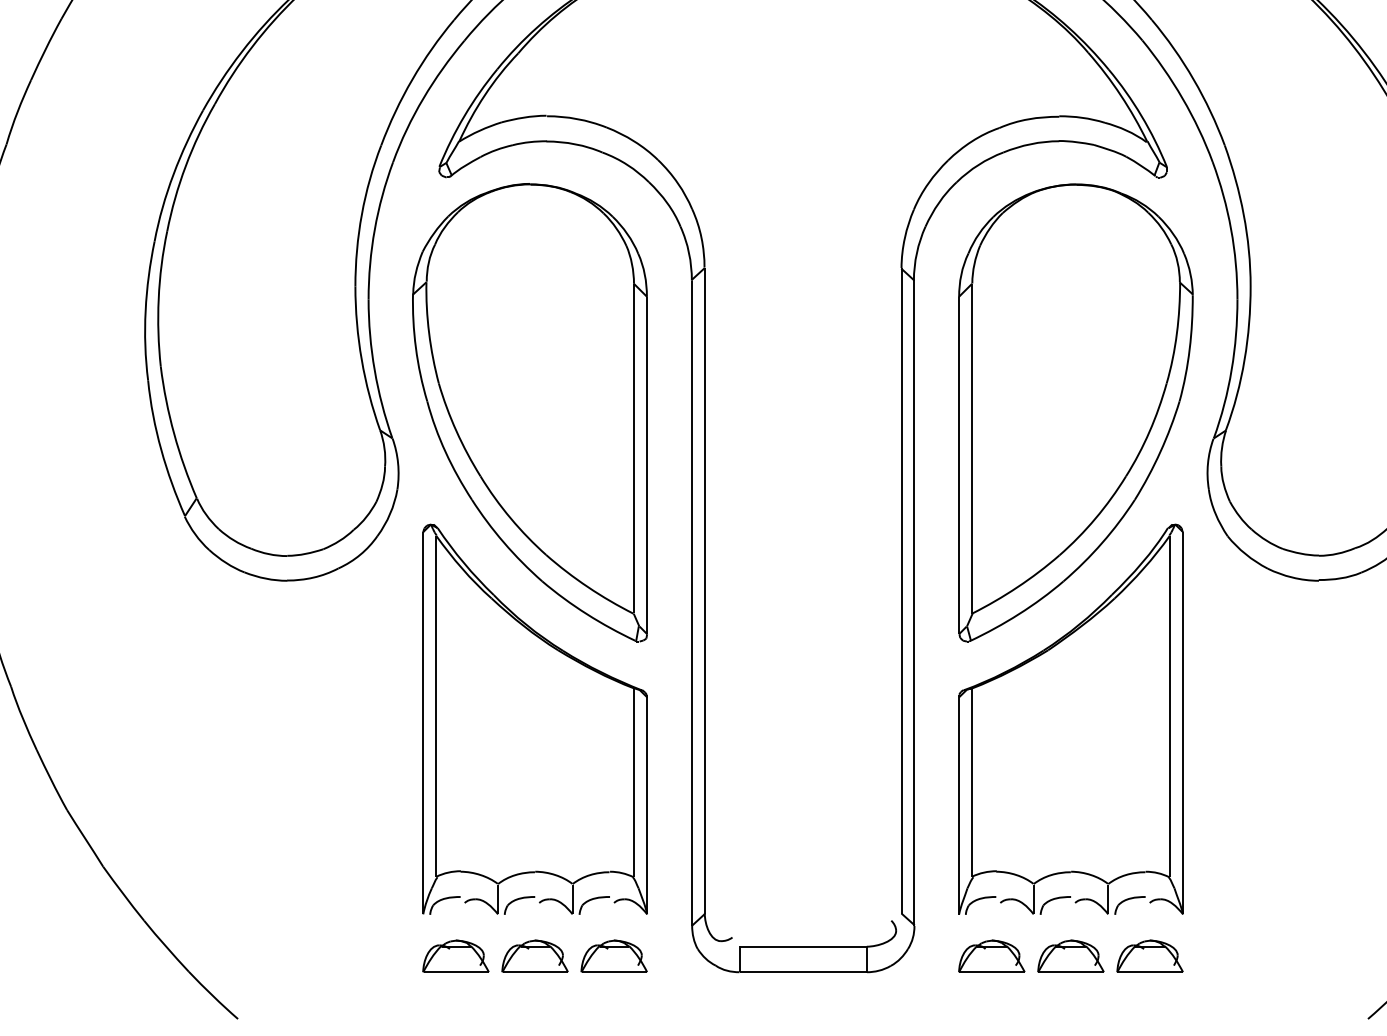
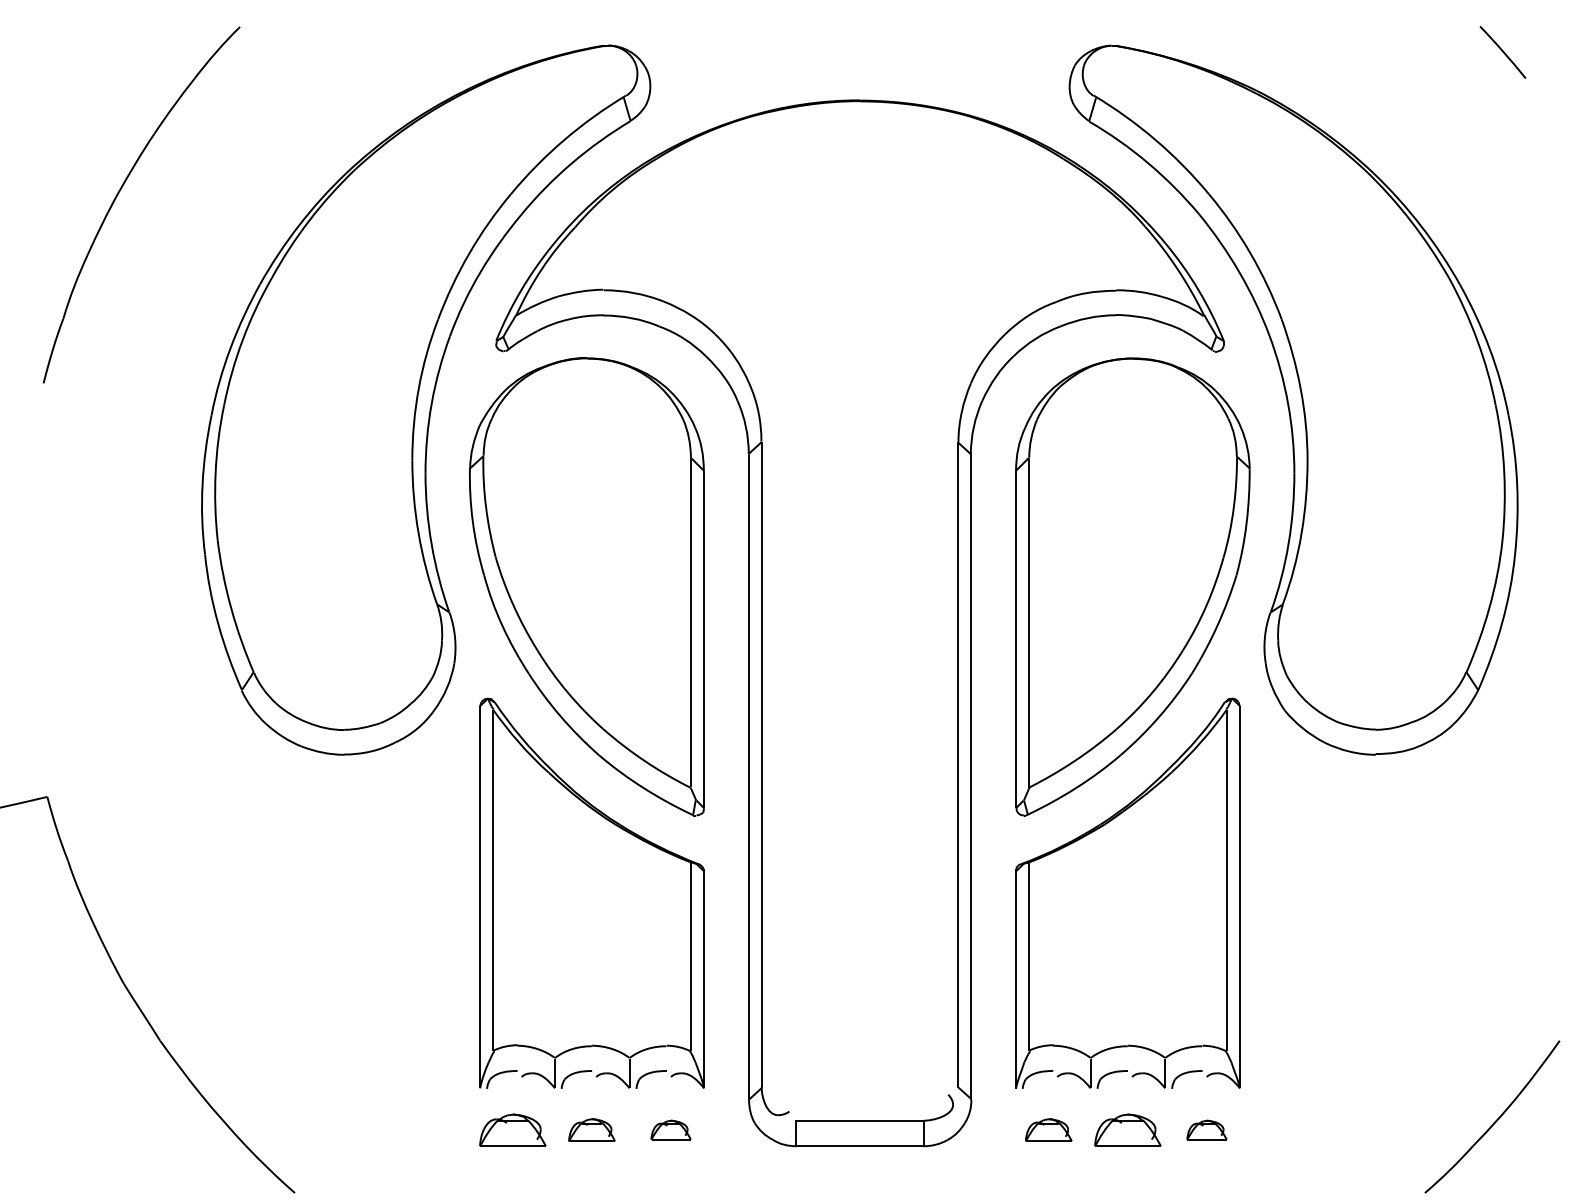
part: (534, 955) -> (591, 1129), size x0.7
part: (613, 955) -> (670, 1129), size x0.6
part: (991, 955) -> (1048, 1129), size x0.7
part: (1149, 955) -> (1206, 1129), size x0.6

